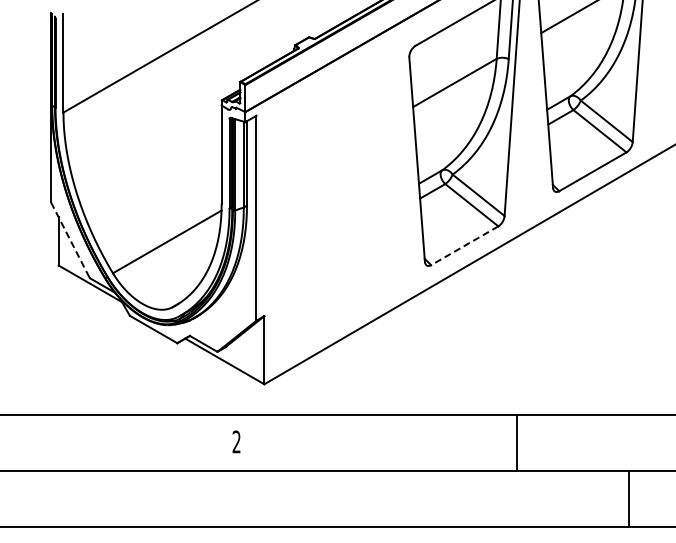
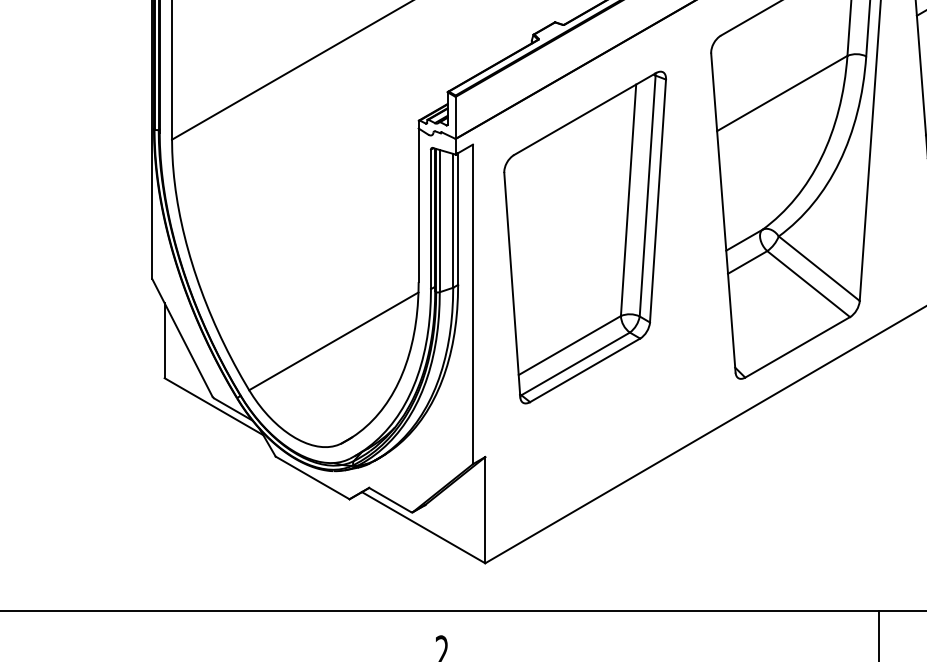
part: (328, 175) -> (585, 237), added
line: (69, 239) -> (181, 337), dashed -> solid
line: (464, 245) -> (797, 346), dashed -> solid

